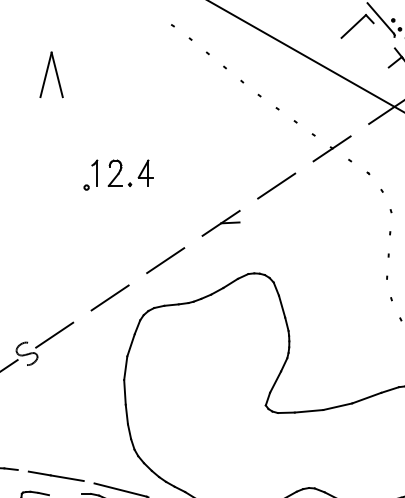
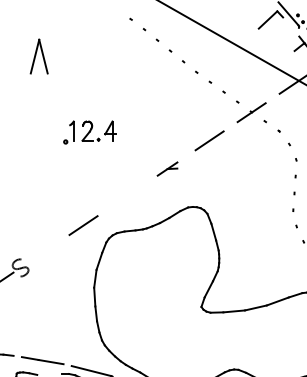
part: (220, 222) -> (167, 168), size x0.7
line: (165, 259) -> (125, 196), removed
line: (54, 334) -> (41, 253), removed

